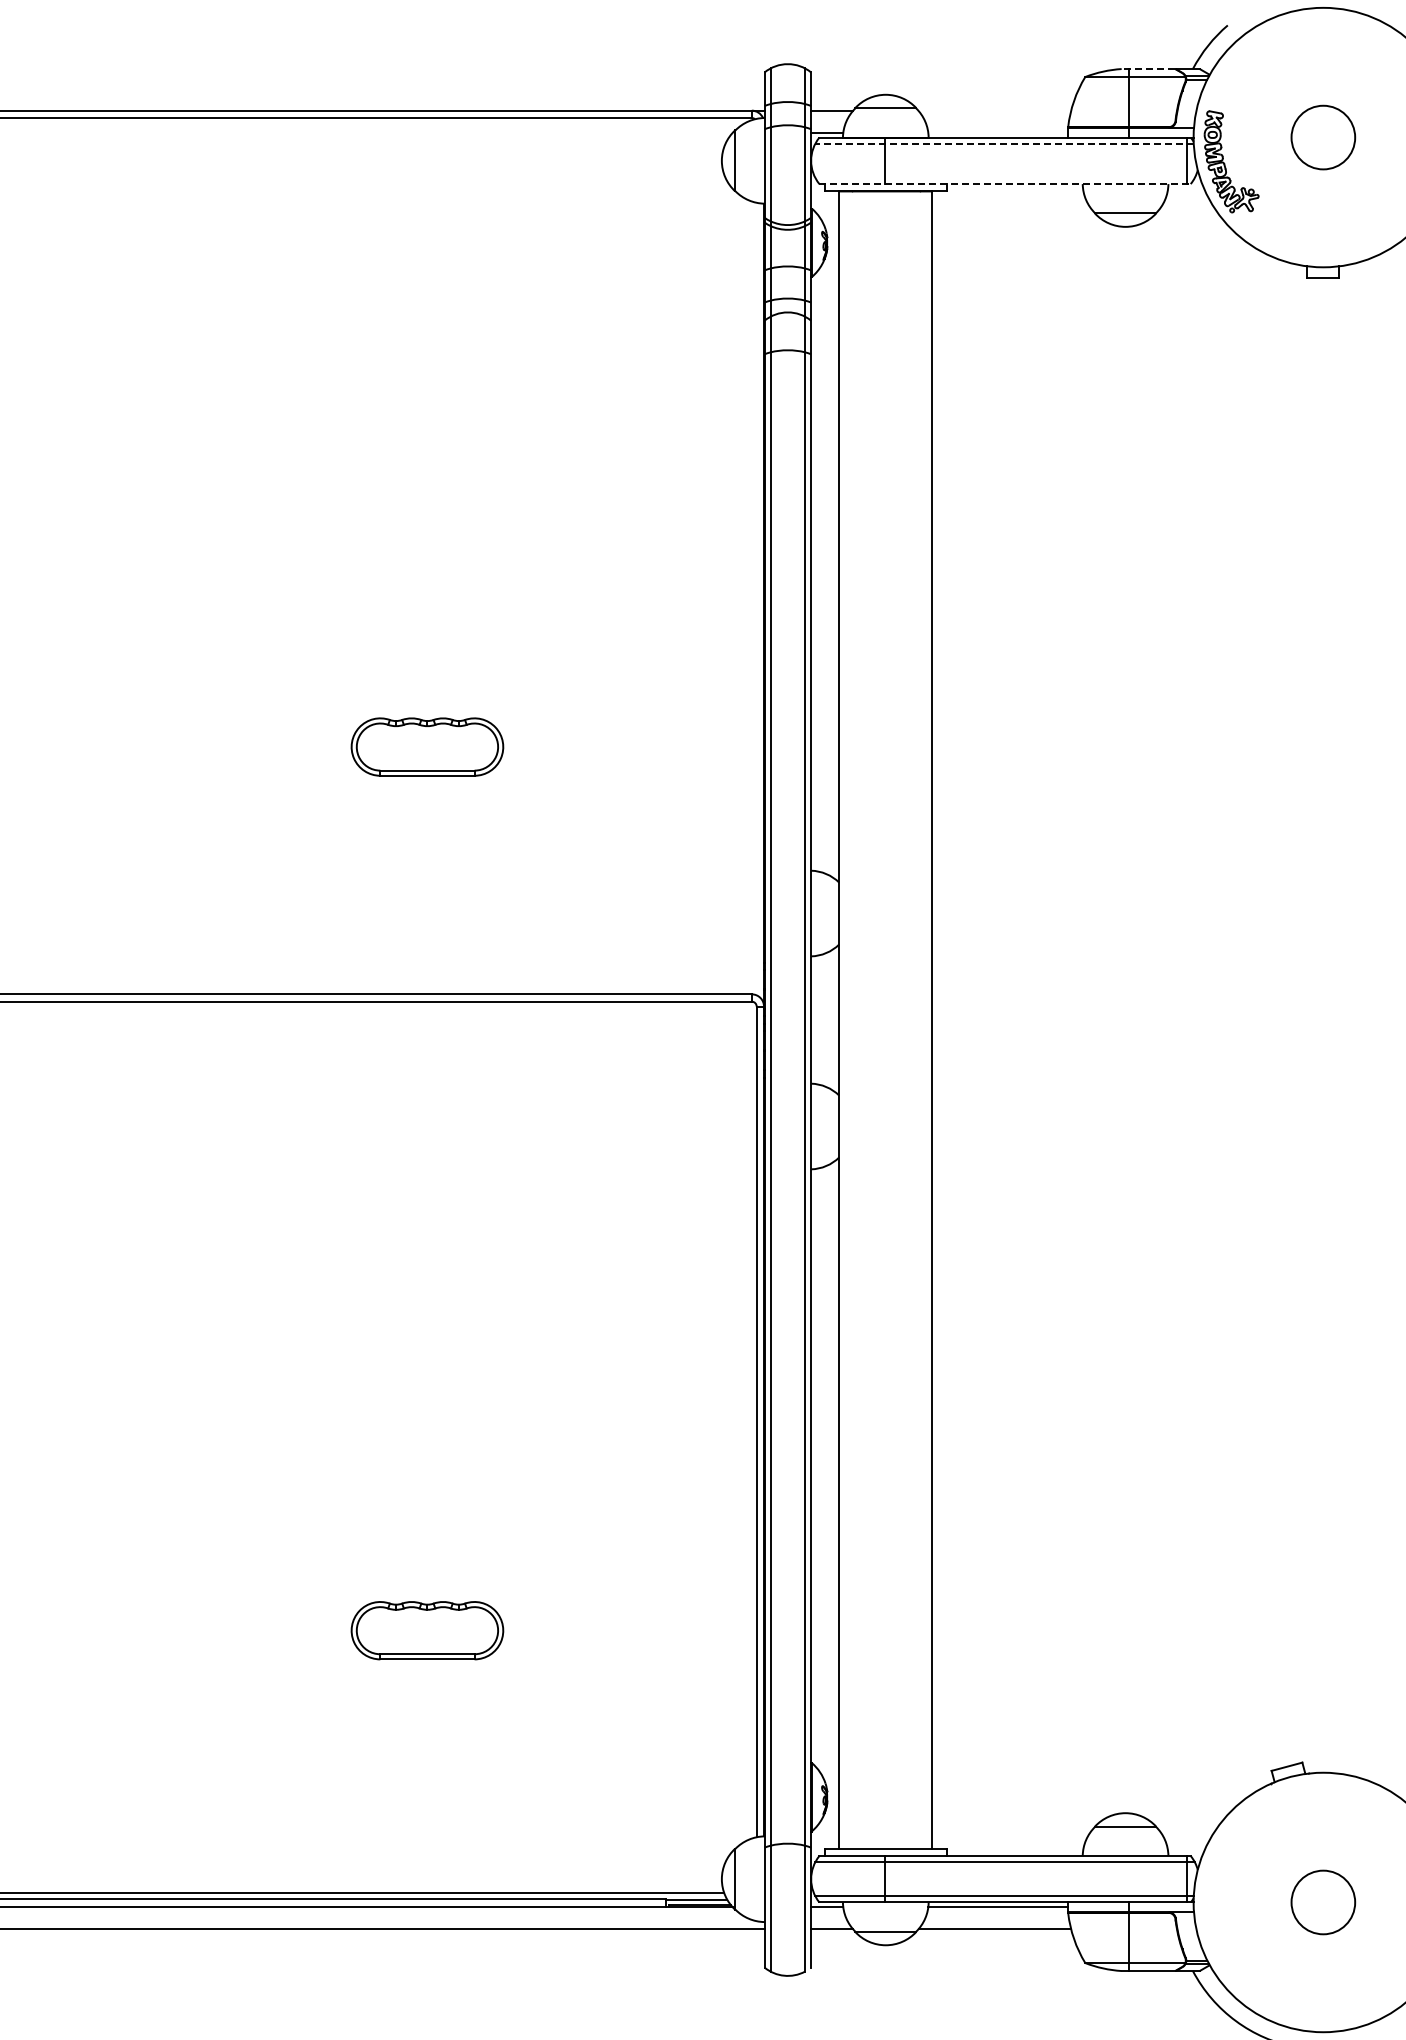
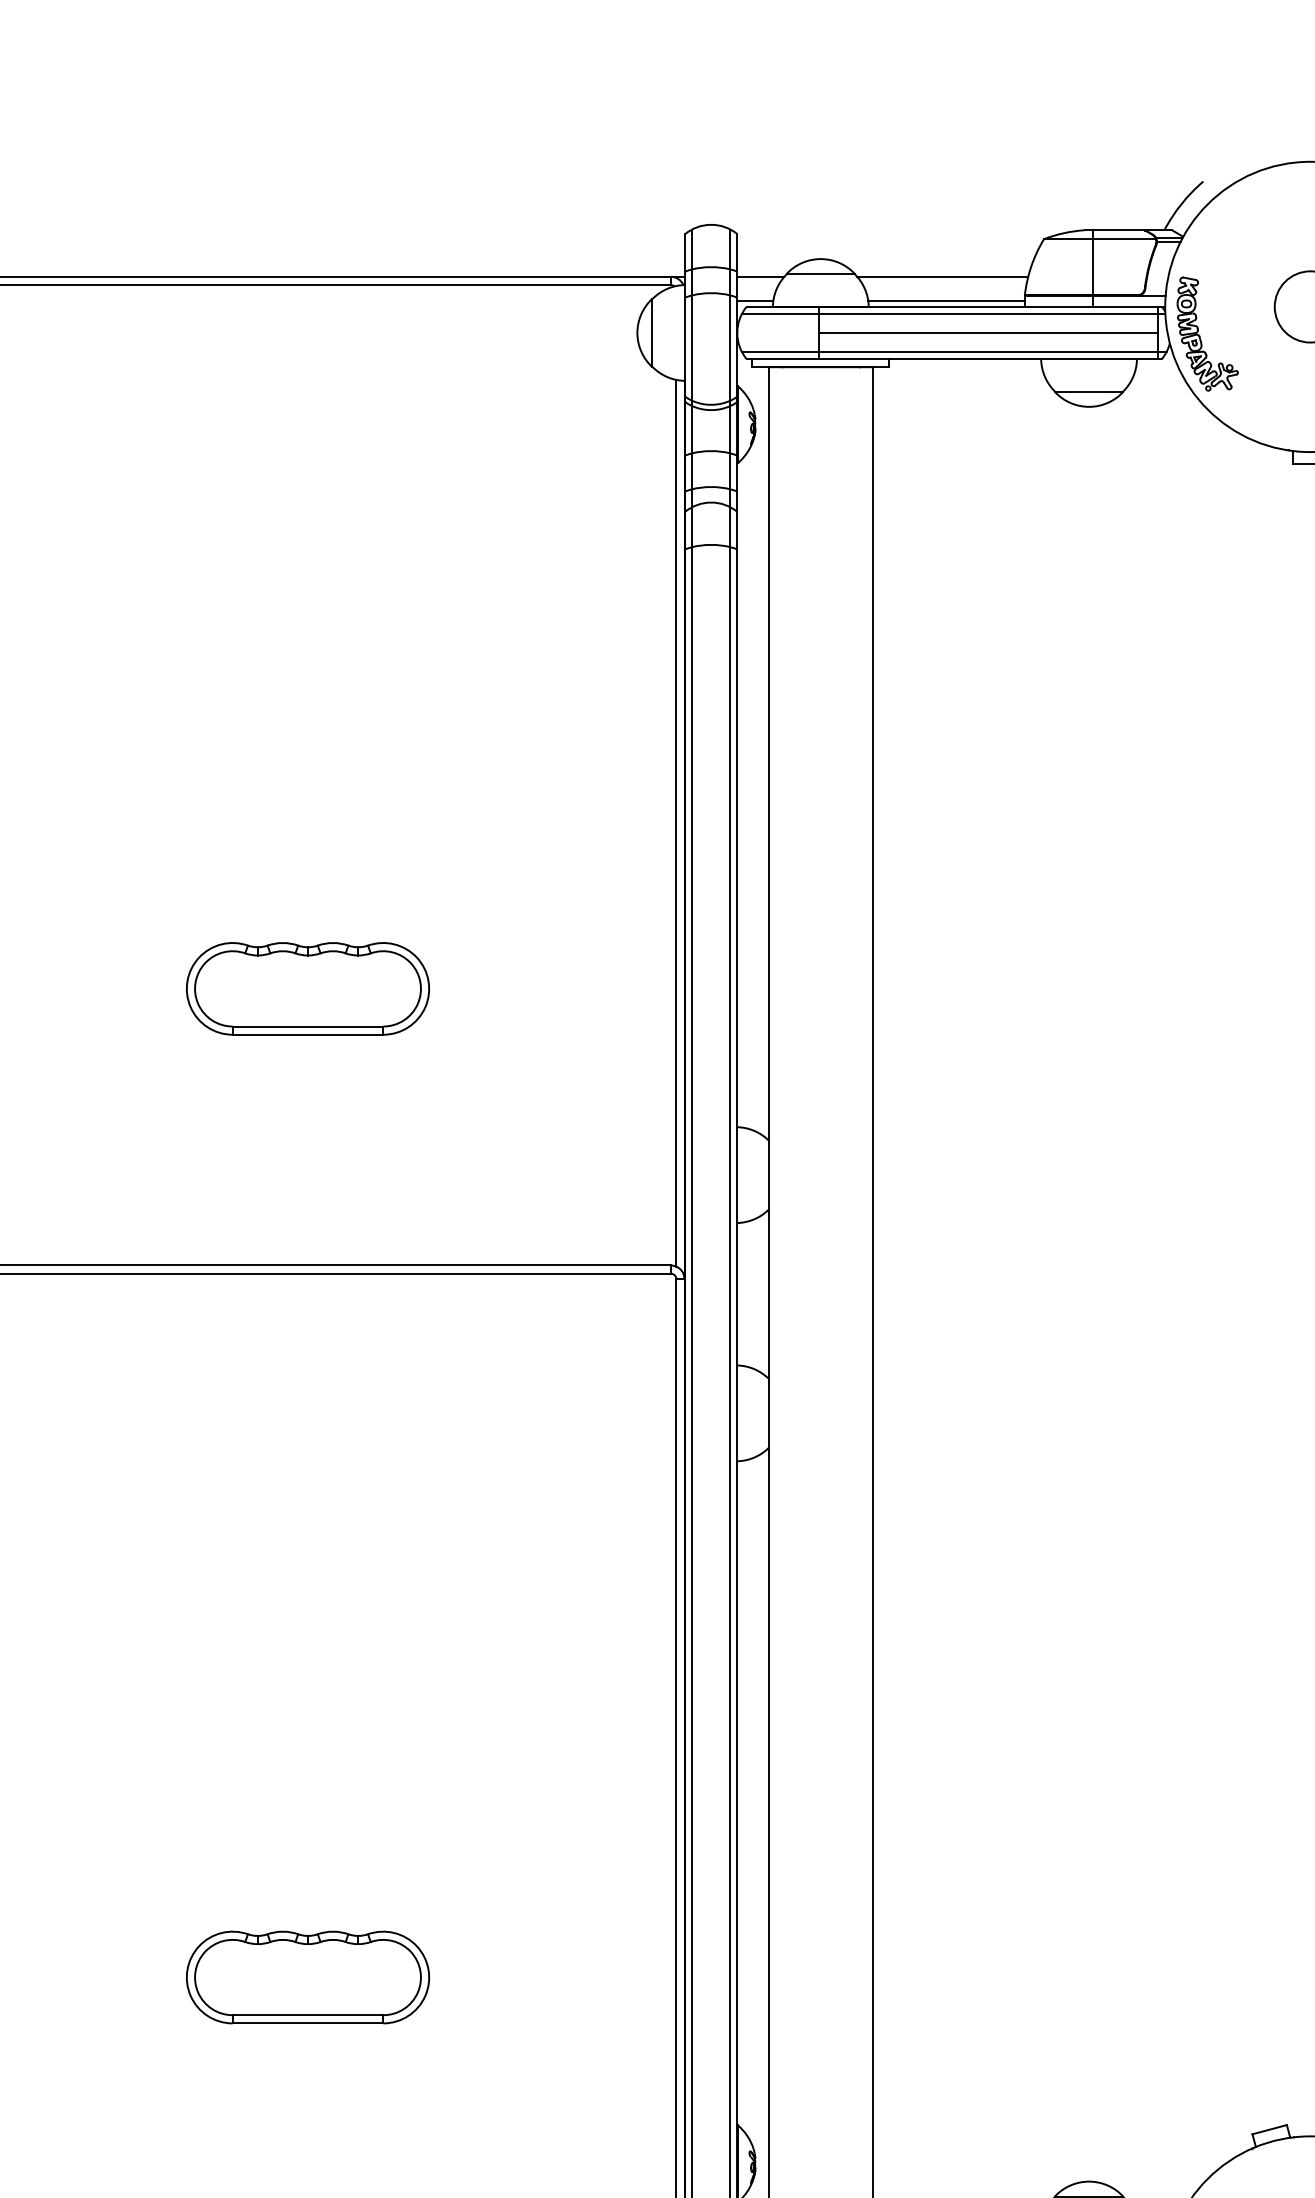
line: (1148, 69) -> (1114, 230), dashed -> solid
line: (994, 110) -> (942, 276), added
line: (998, 132) -> (946, 301), added
line: (1004, 143) -> (953, 313), dashed -> solid
line: (1035, 160) -> (988, 332), added
line: (1004, 177) -> (953, 351), added
line: (1005, 184) -> (954, 359), dashed -> solid
line: (756, 598) -> (676, 822), added
part: (427, 746) -> (308, 988), size x1.43
part: (427, 1630) -> (308, 1977), size x1.43

